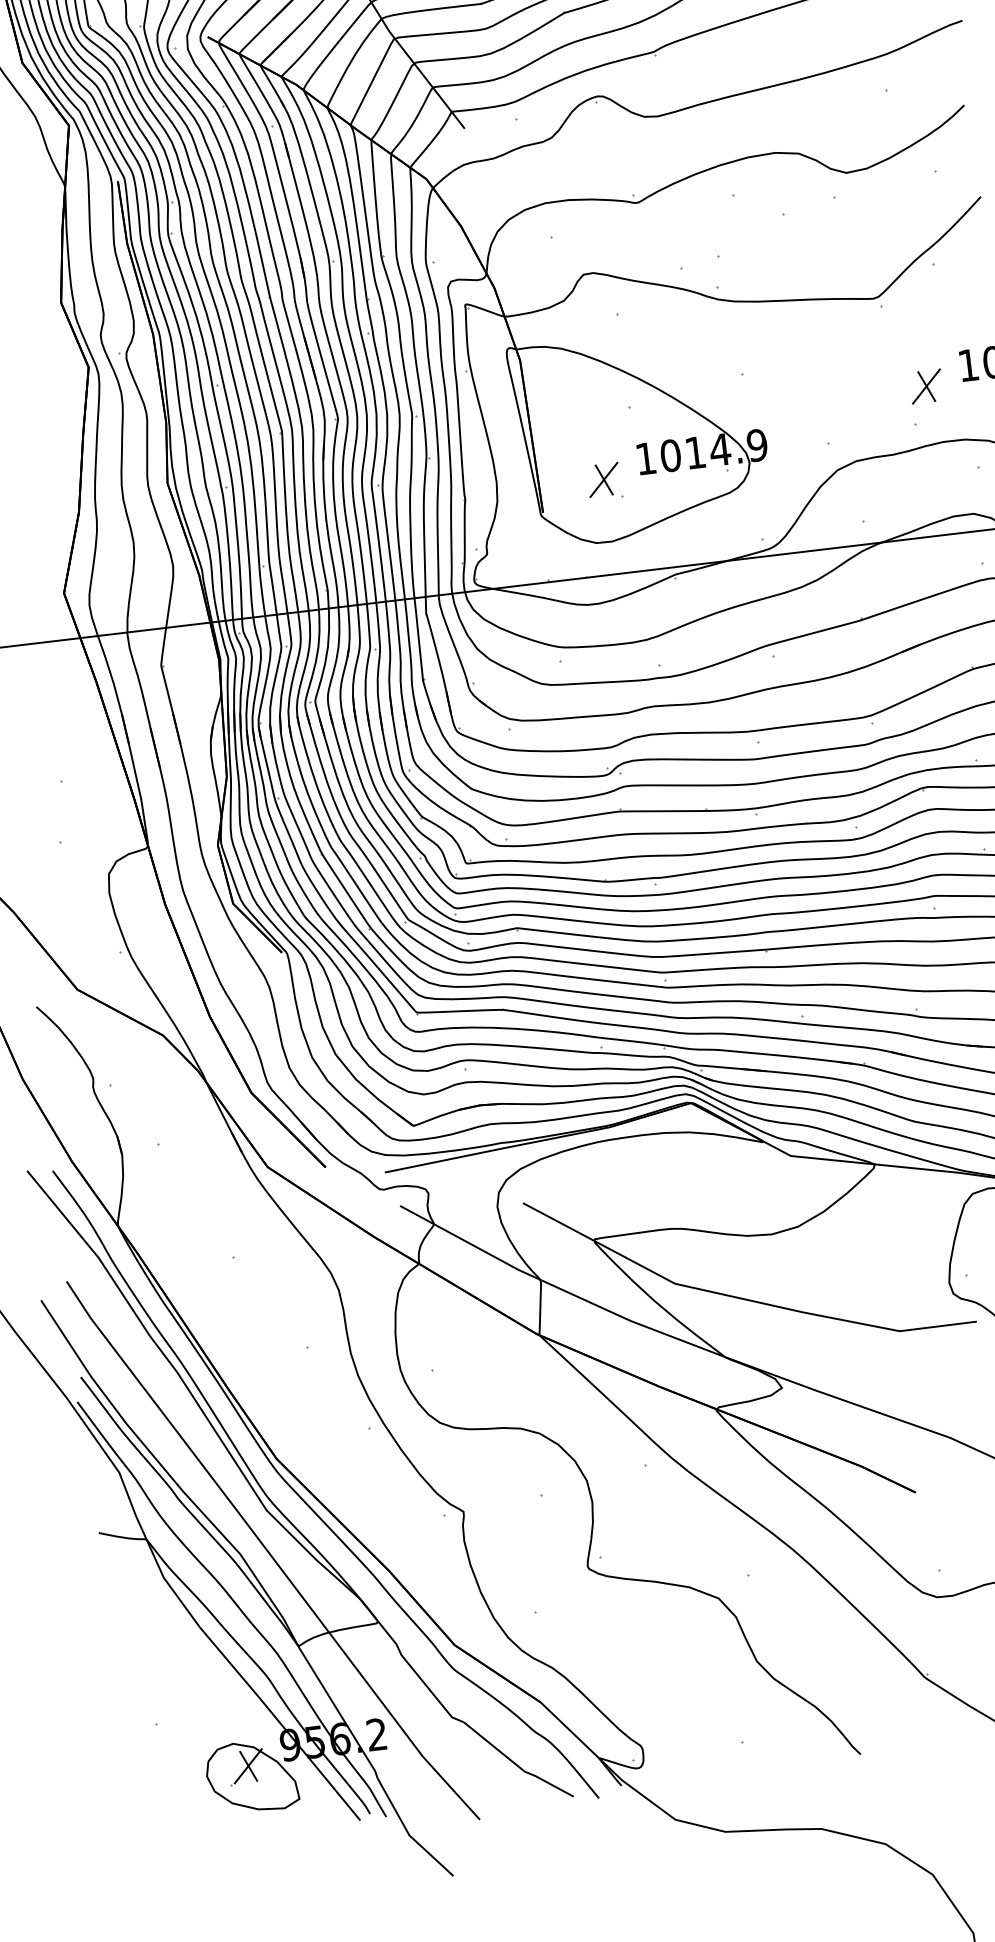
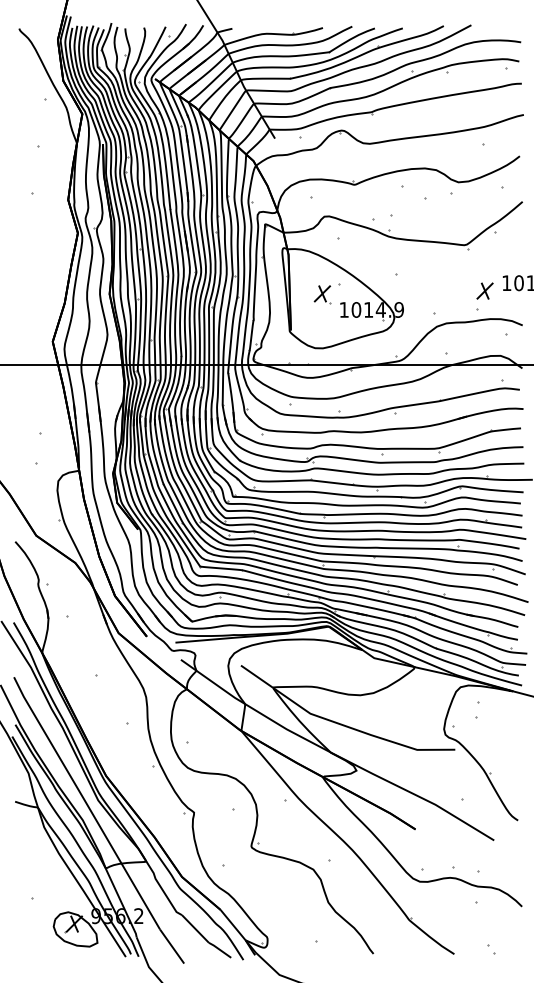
part: (604, 481) -> (322, 294), moved

